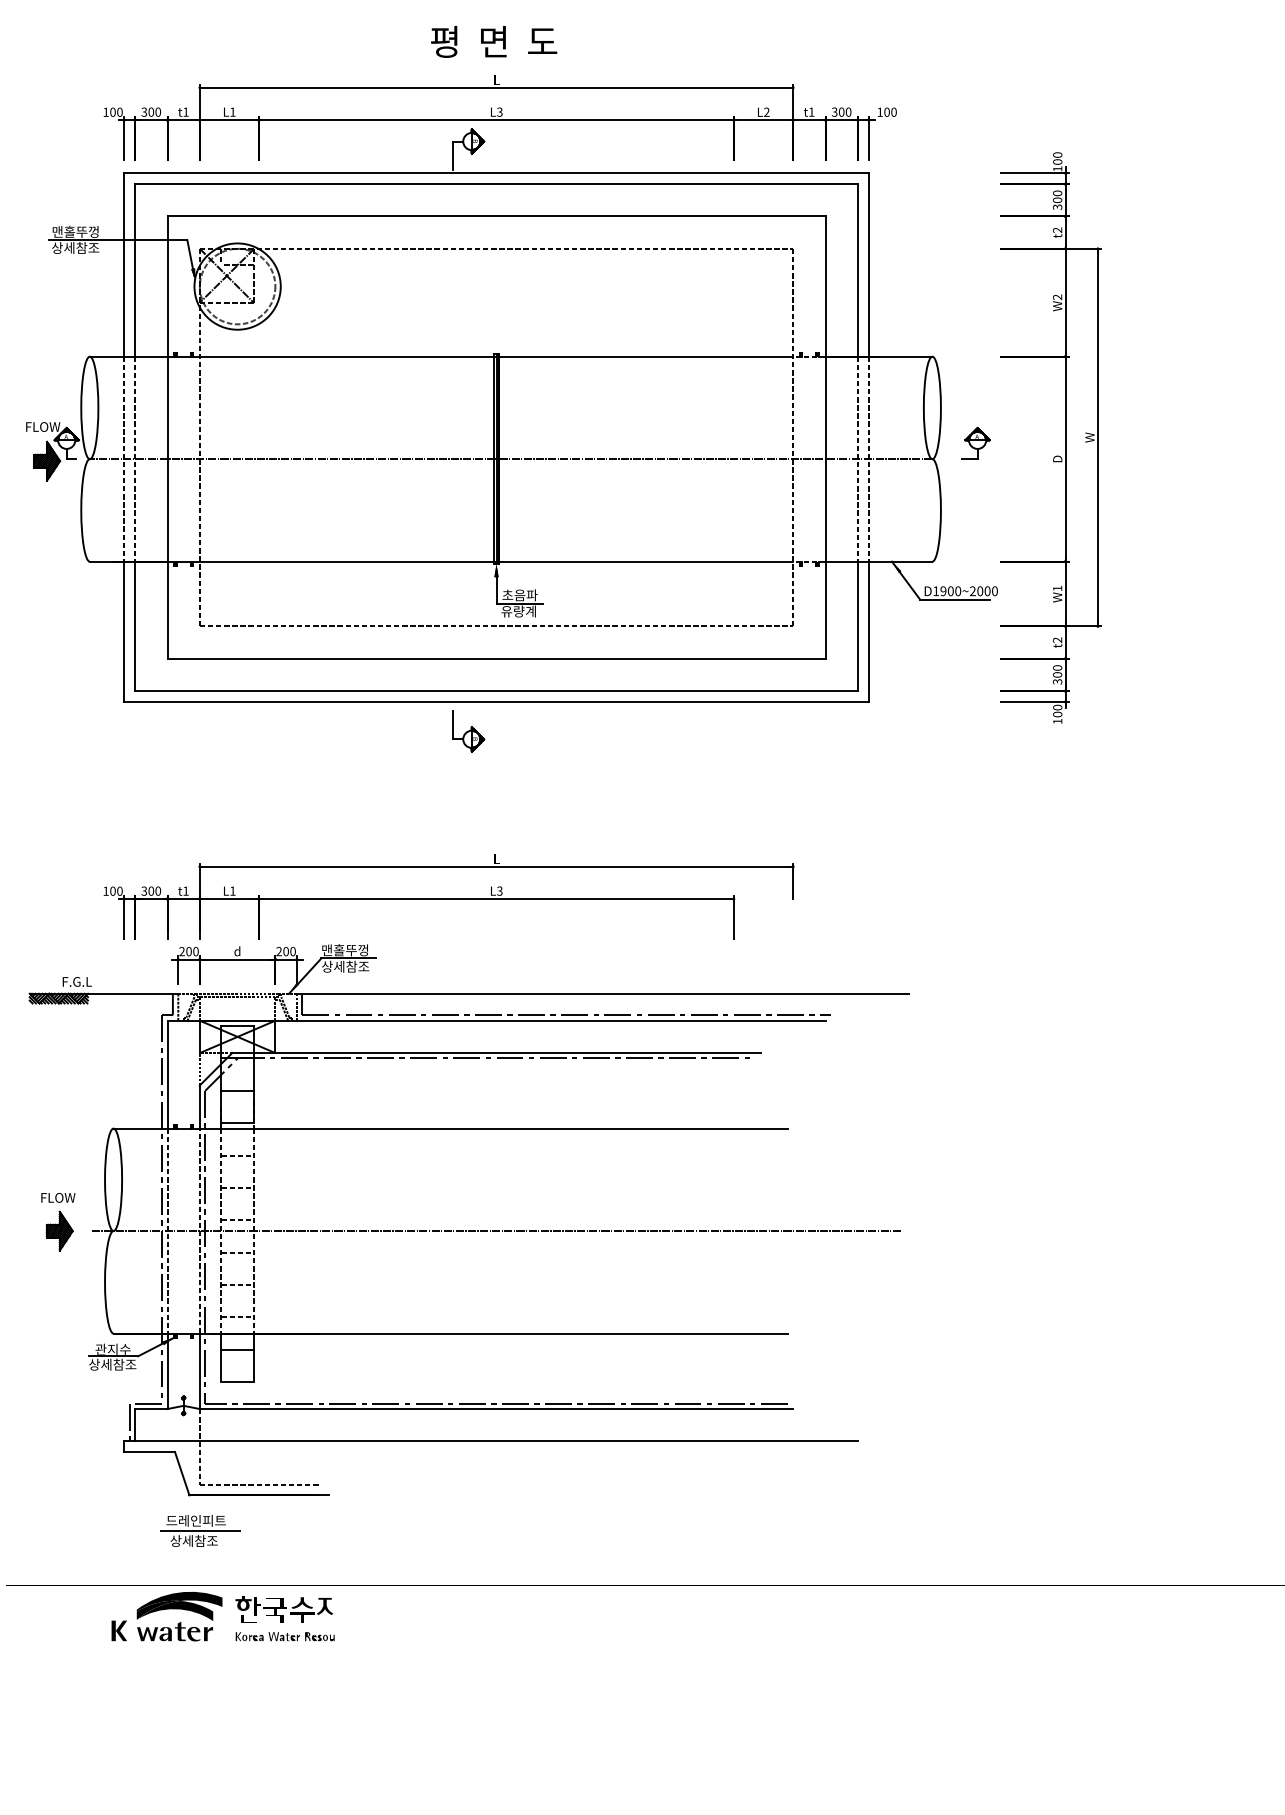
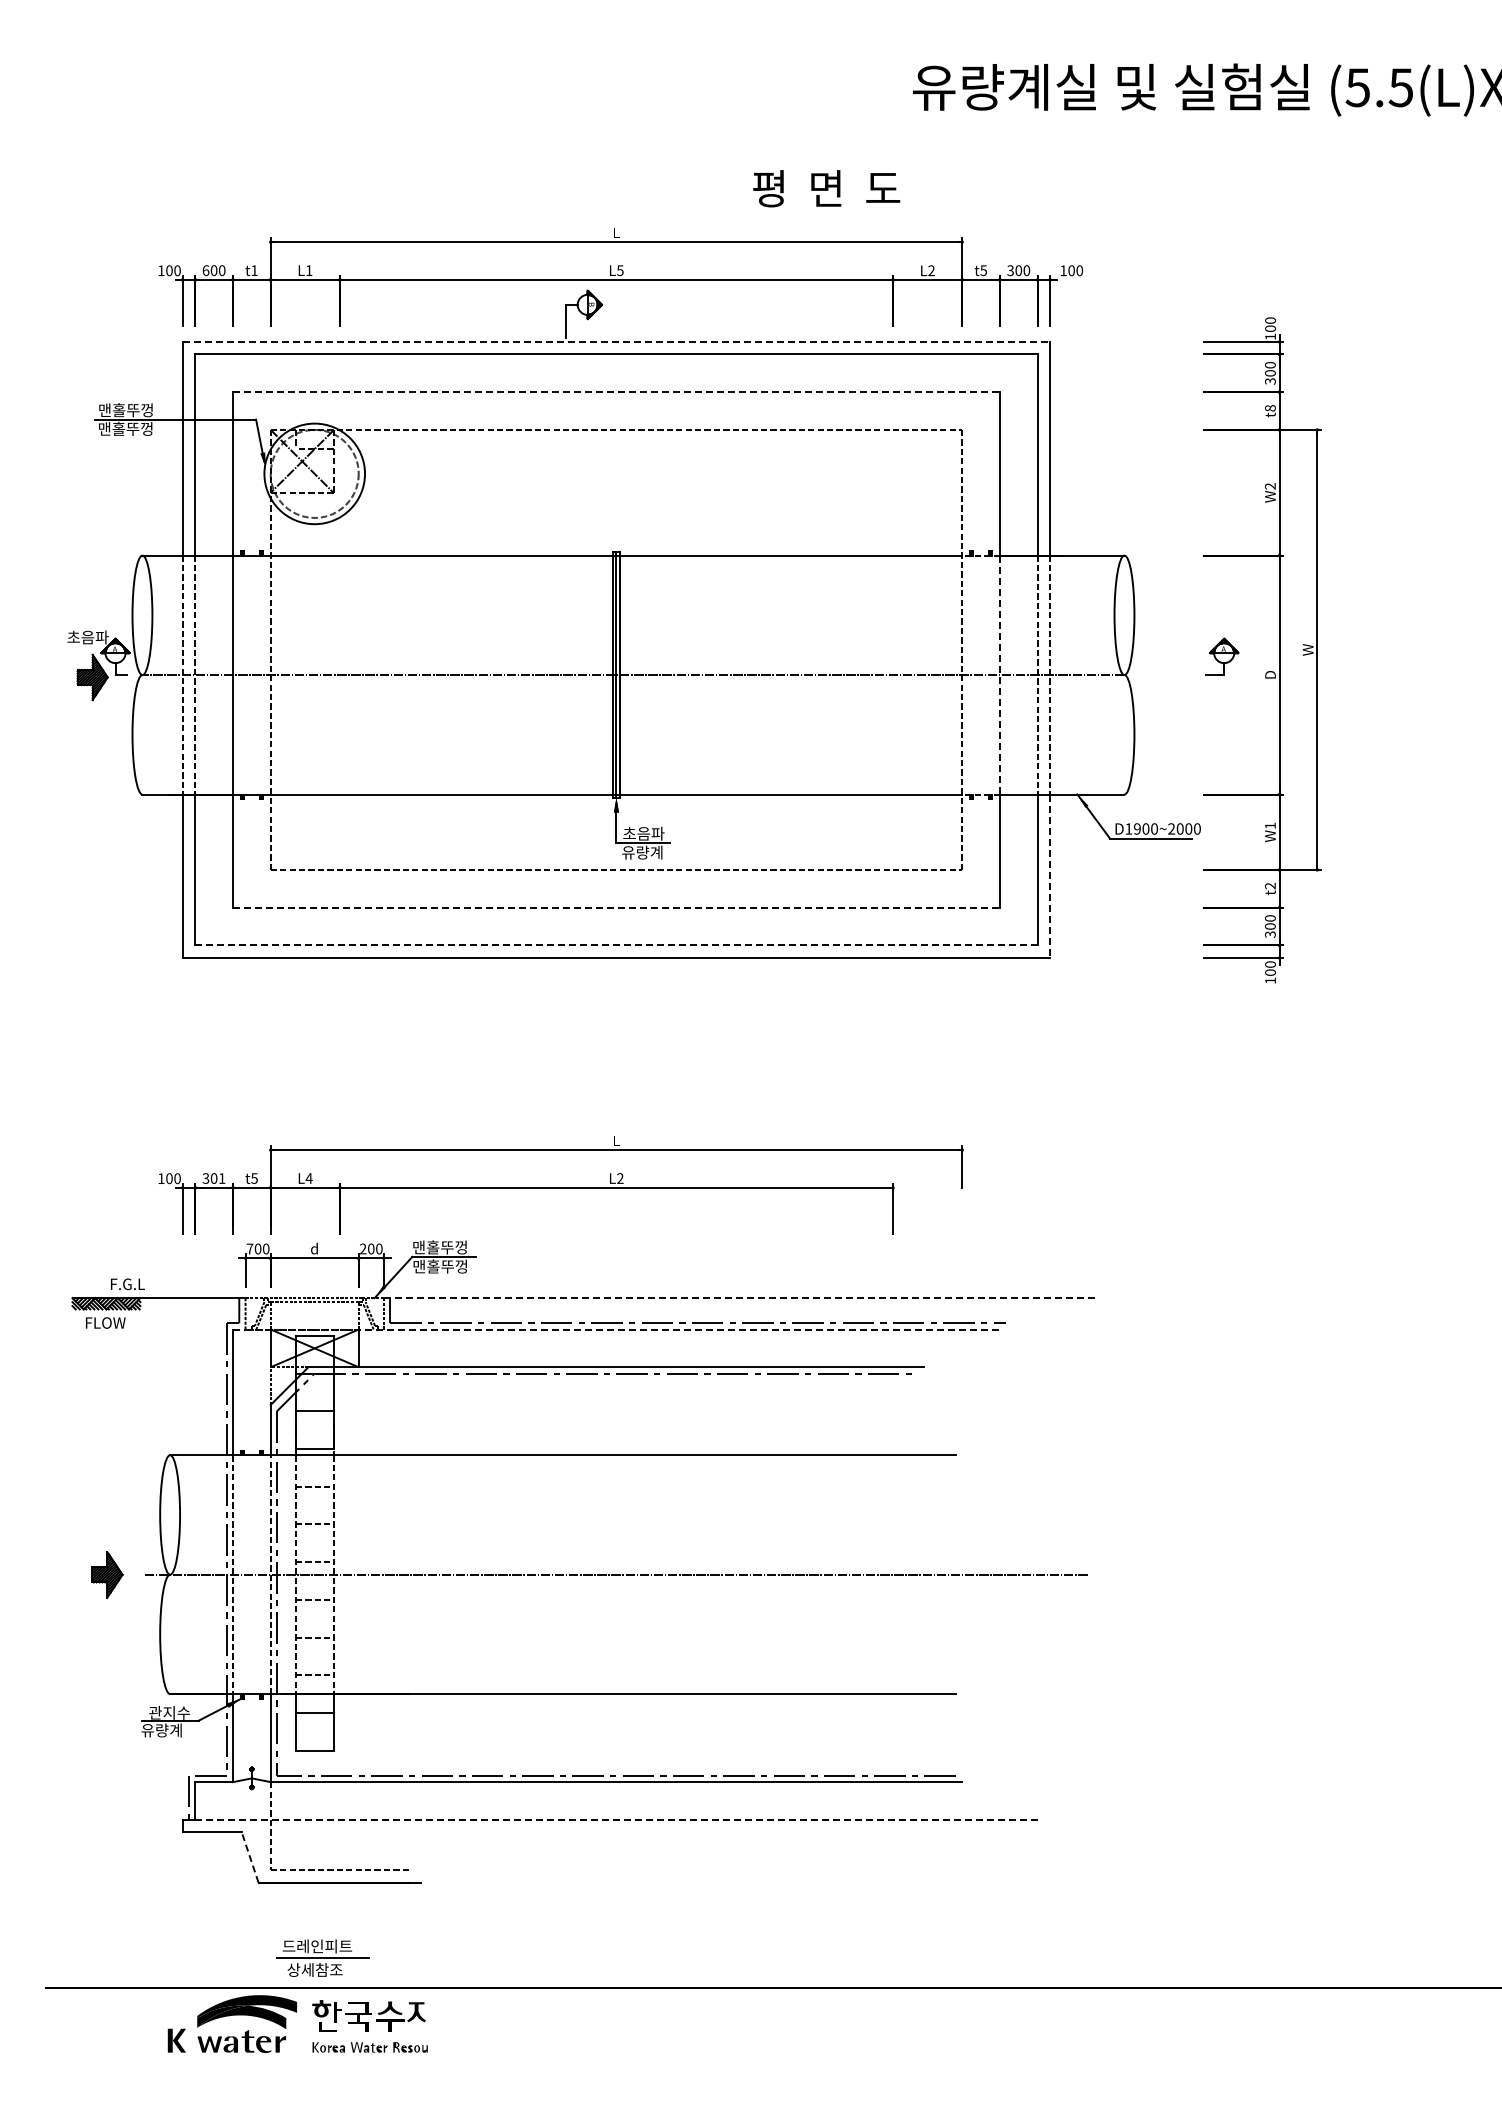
text: (493, 41) -> (826, 188), moved
text: (143, 112) -> (205, 270), 300 -> 600
text: (499, 112) -> (620, 270), L3 -> L5
text: (811, 112) -> (983, 270), t1 -> t5
line: (496, 172) -> (616, 341), solid -> dashed
line: (496, 216) -> (616, 392), solid -> dashed
text: (1057, 230) -> (1270, 408), t2 -> t8
text: (75, 247) -> (125, 428), 상세참조 -> 맨홀뚜껑
text: (42, 426) -> (87, 637), FLOW -> 초음파
part: (976, 443) -> (1222, 656), moved
line: (825, 459) -> (999, 675), solid -> dashed
line: (868, 632) -> (1050, 876), solid -> dashed
line: (496, 658) -> (616, 907), solid -> dashed
line: (496, 691) -> (616, 945), solid -> dashed
part: (469, 731) -> (584, 992), removed
text: (158, 891) -> (222, 1178), 300 -> 301
text: (185, 891) -> (254, 1178), t1 -> t5
text: (232, 891) -> (308, 1178), L1 -> L4
text: (499, 891) -> (620, 1178), L3 -> L2
text: (181, 951) -> (249, 1248), 200 -> 700
text: (345, 966) -> (440, 1266), 상세참조 -> 맨홀뚜껑
line: (602, 994) -> (740, 1298), solid -> dashed
line: (496, 1020) -> (616, 1329), solid -> dashed
text: (58, 1197) -> (105, 1322), moved
text: (112, 1364) -> (168, 1730), 상세참조 -> 유량계
line: (496, 1441) -> (616, 1819), solid -> dashed
line: (182, 1473) -> (250, 1857), solid -> dashed
part: (200, 1530) -> (322, 1957), moved

